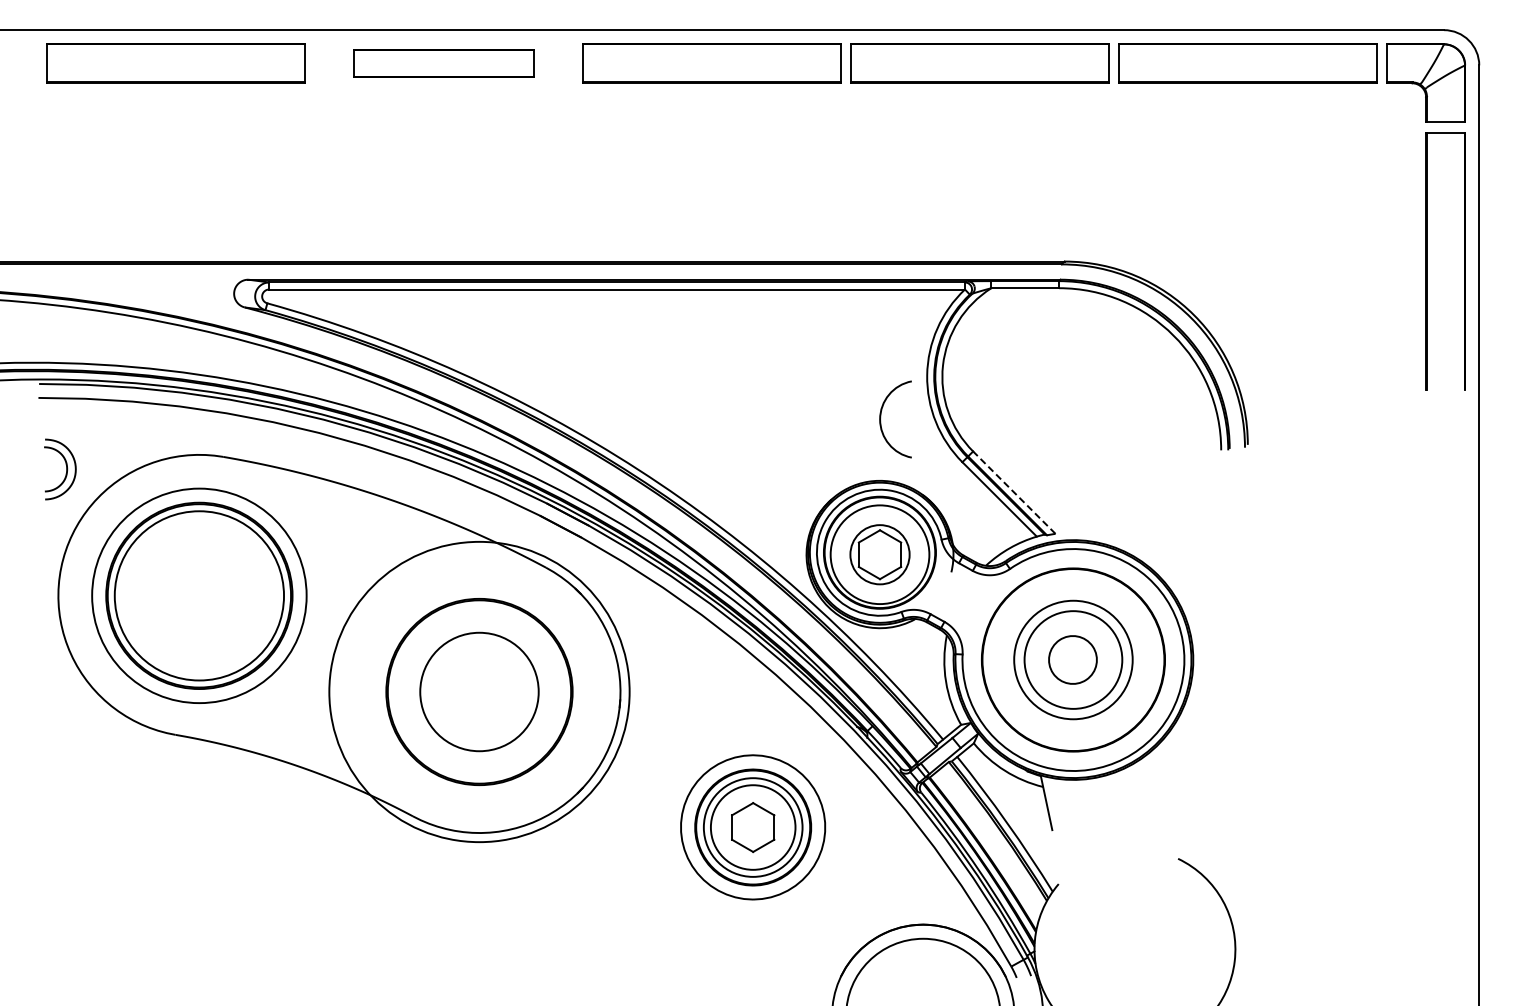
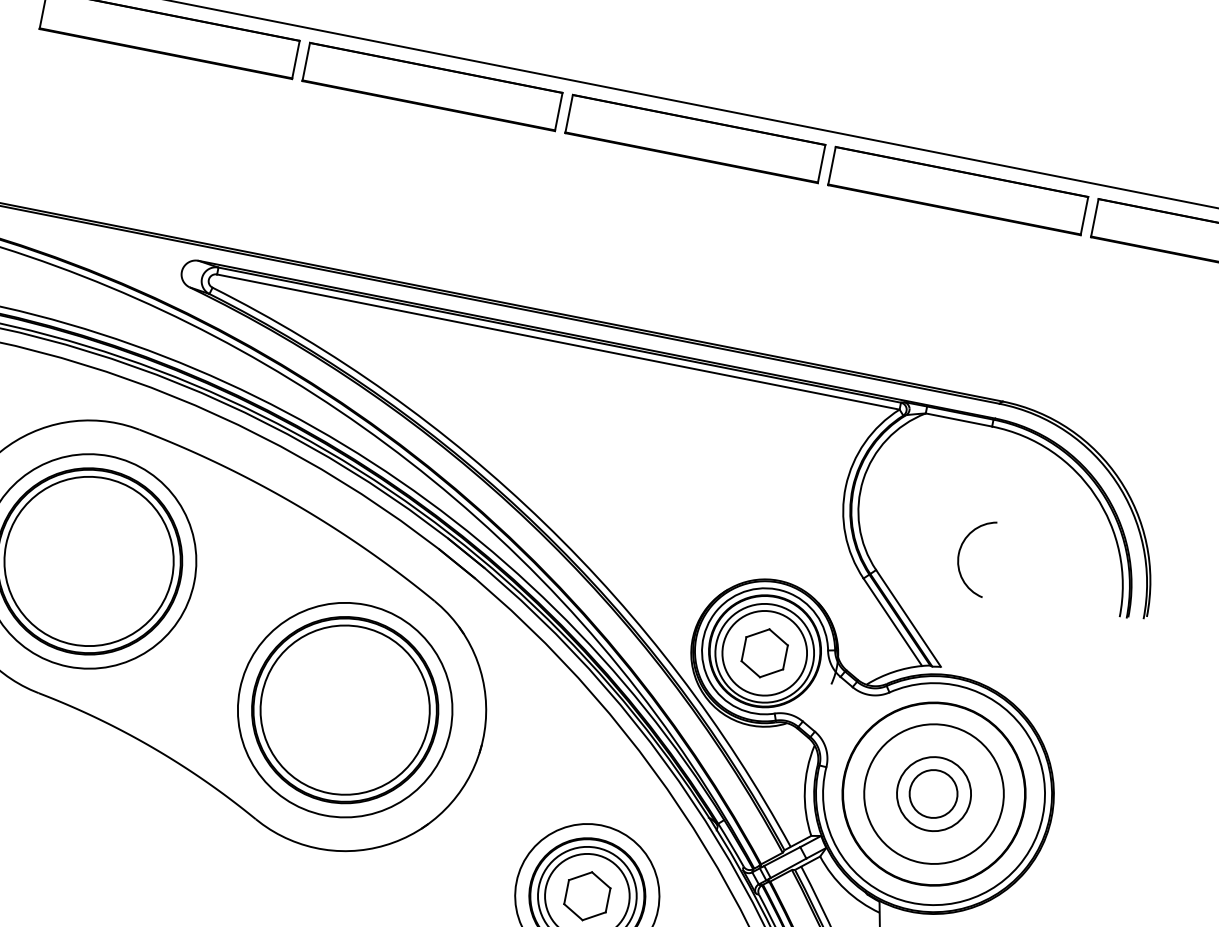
part: (443, 63) -> (431, 86), size x1.43
arc: (881, 417) -> (960, 552), moved
line: (1013, 492) -> (907, 618), dashed -> solid
circle: (879, 554) -> (764, 652), size x1.43
circle: (1073, 659) -> (934, 793), size x0.62
circle: (1073, 659) -> (934, 793), size x1.43
circle: (479, 691) -> (345, 709), size x0.71
circle: (479, 691) -> (345, 709), size x1.43

